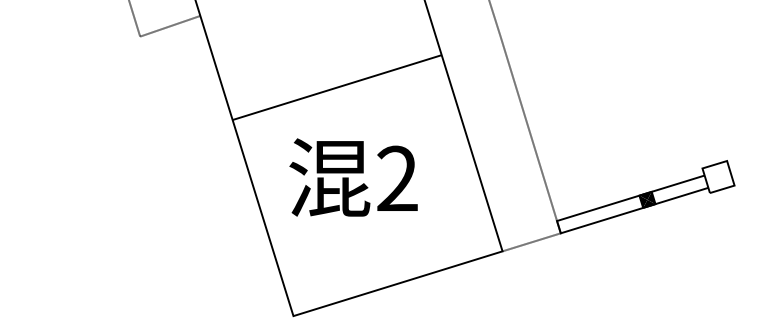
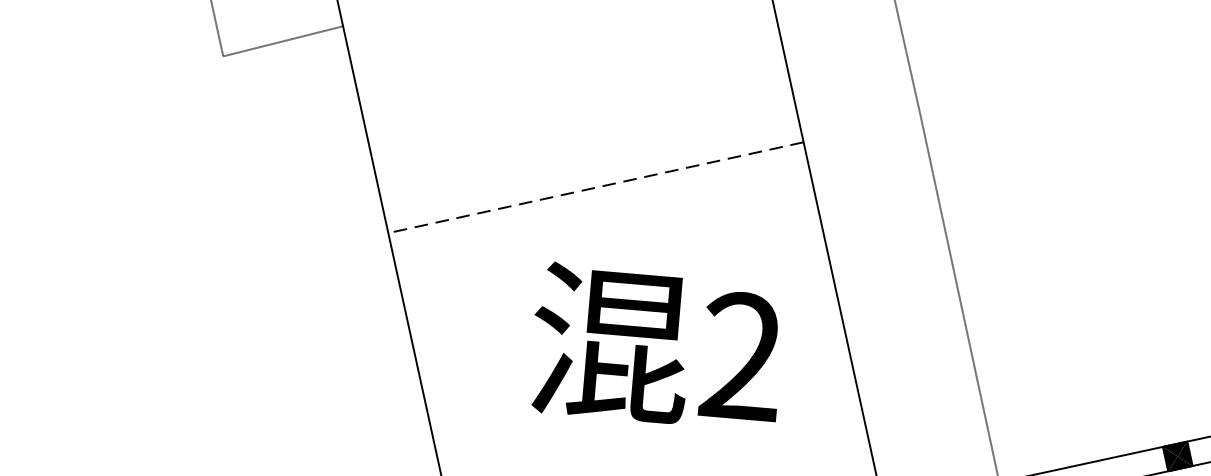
line: (336, 87) -> (594, 187), solid -> dashed
text: (353, 177) -> (657, 346), moved

